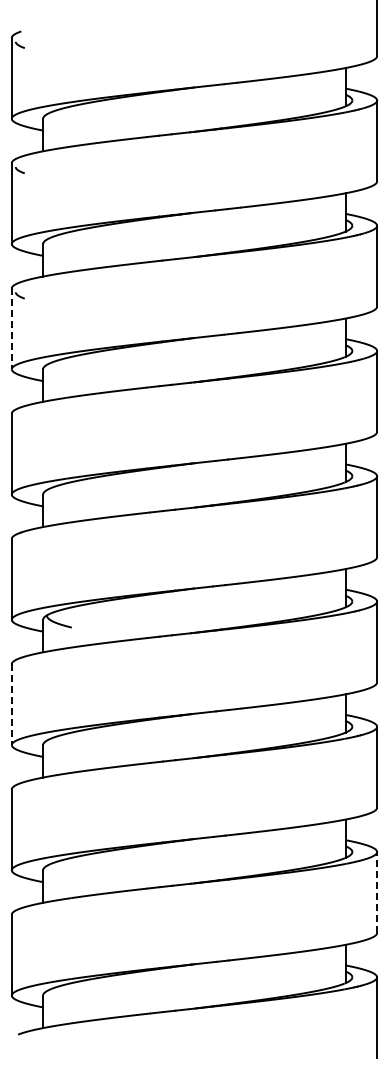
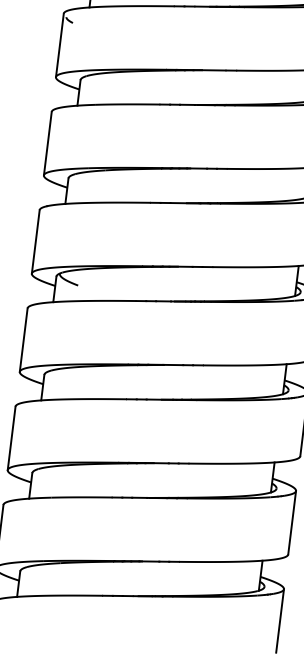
line: (11, 329) -> (59, 45), dashed -> solid
line: (11, 705) -> (23, 340), dashed -> solid
line: (377, 892) -> (292, 522), dashed -> solid

